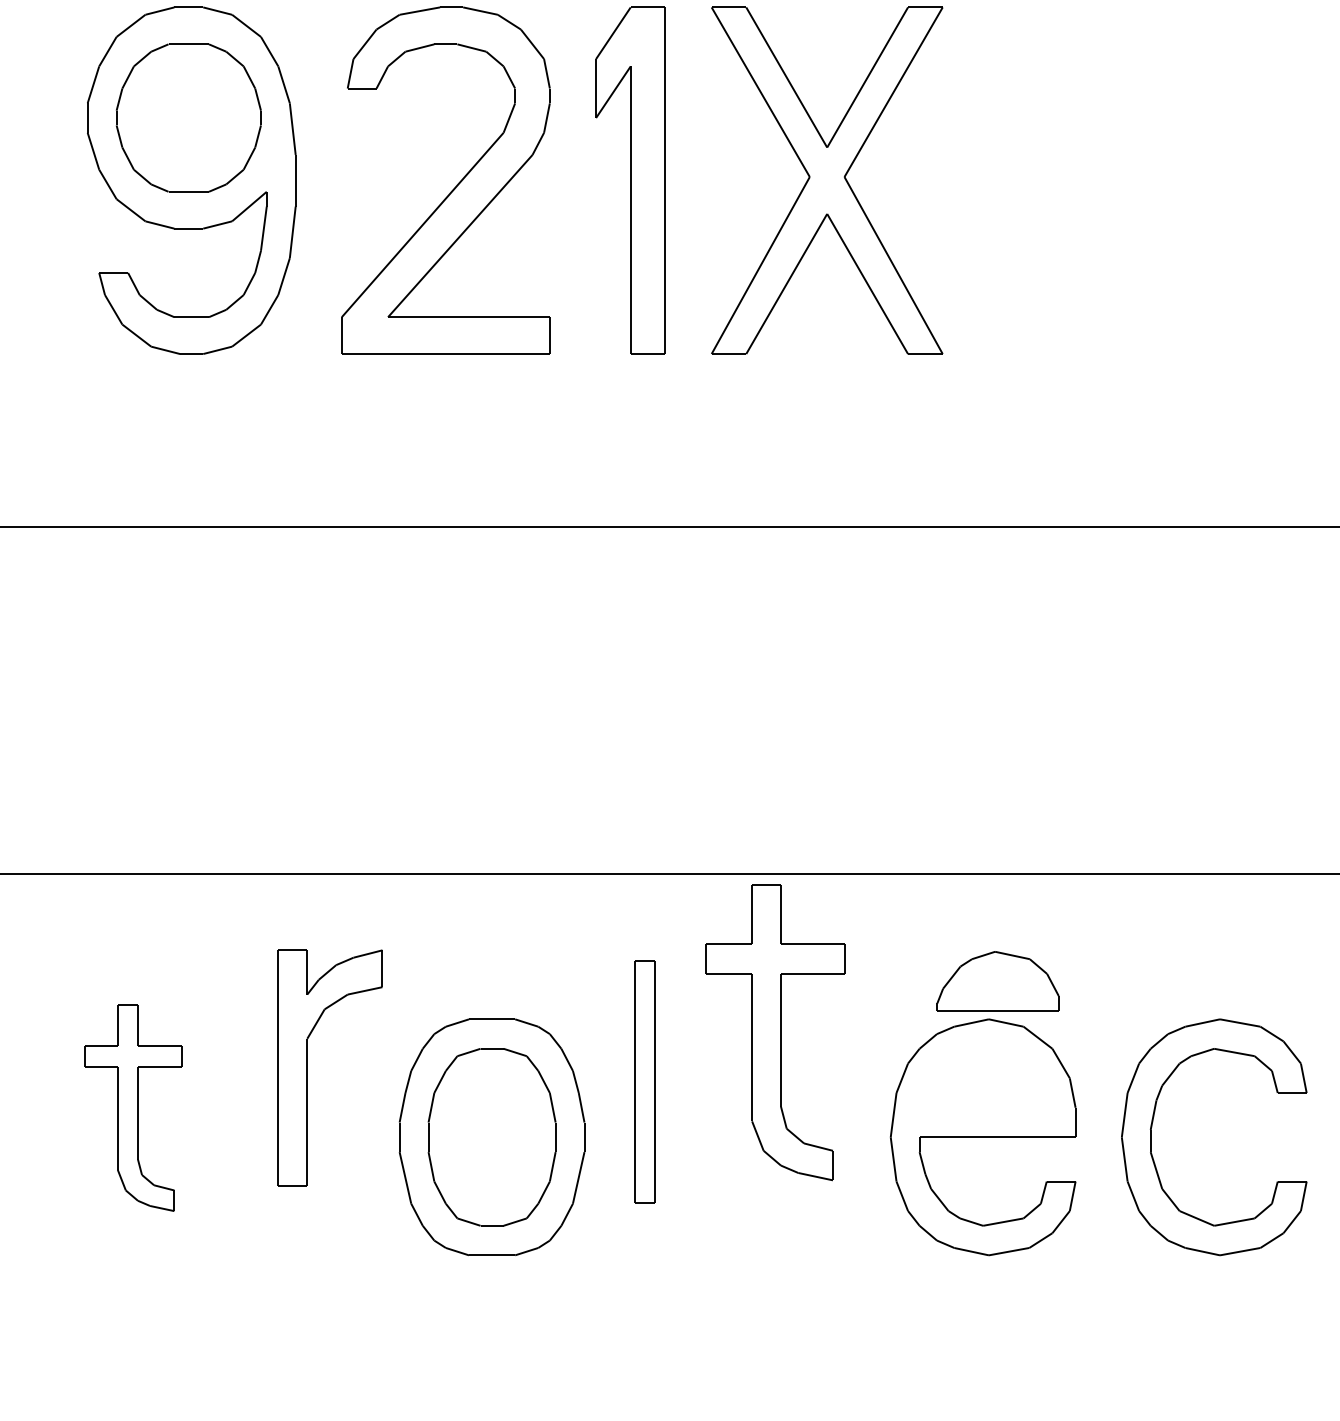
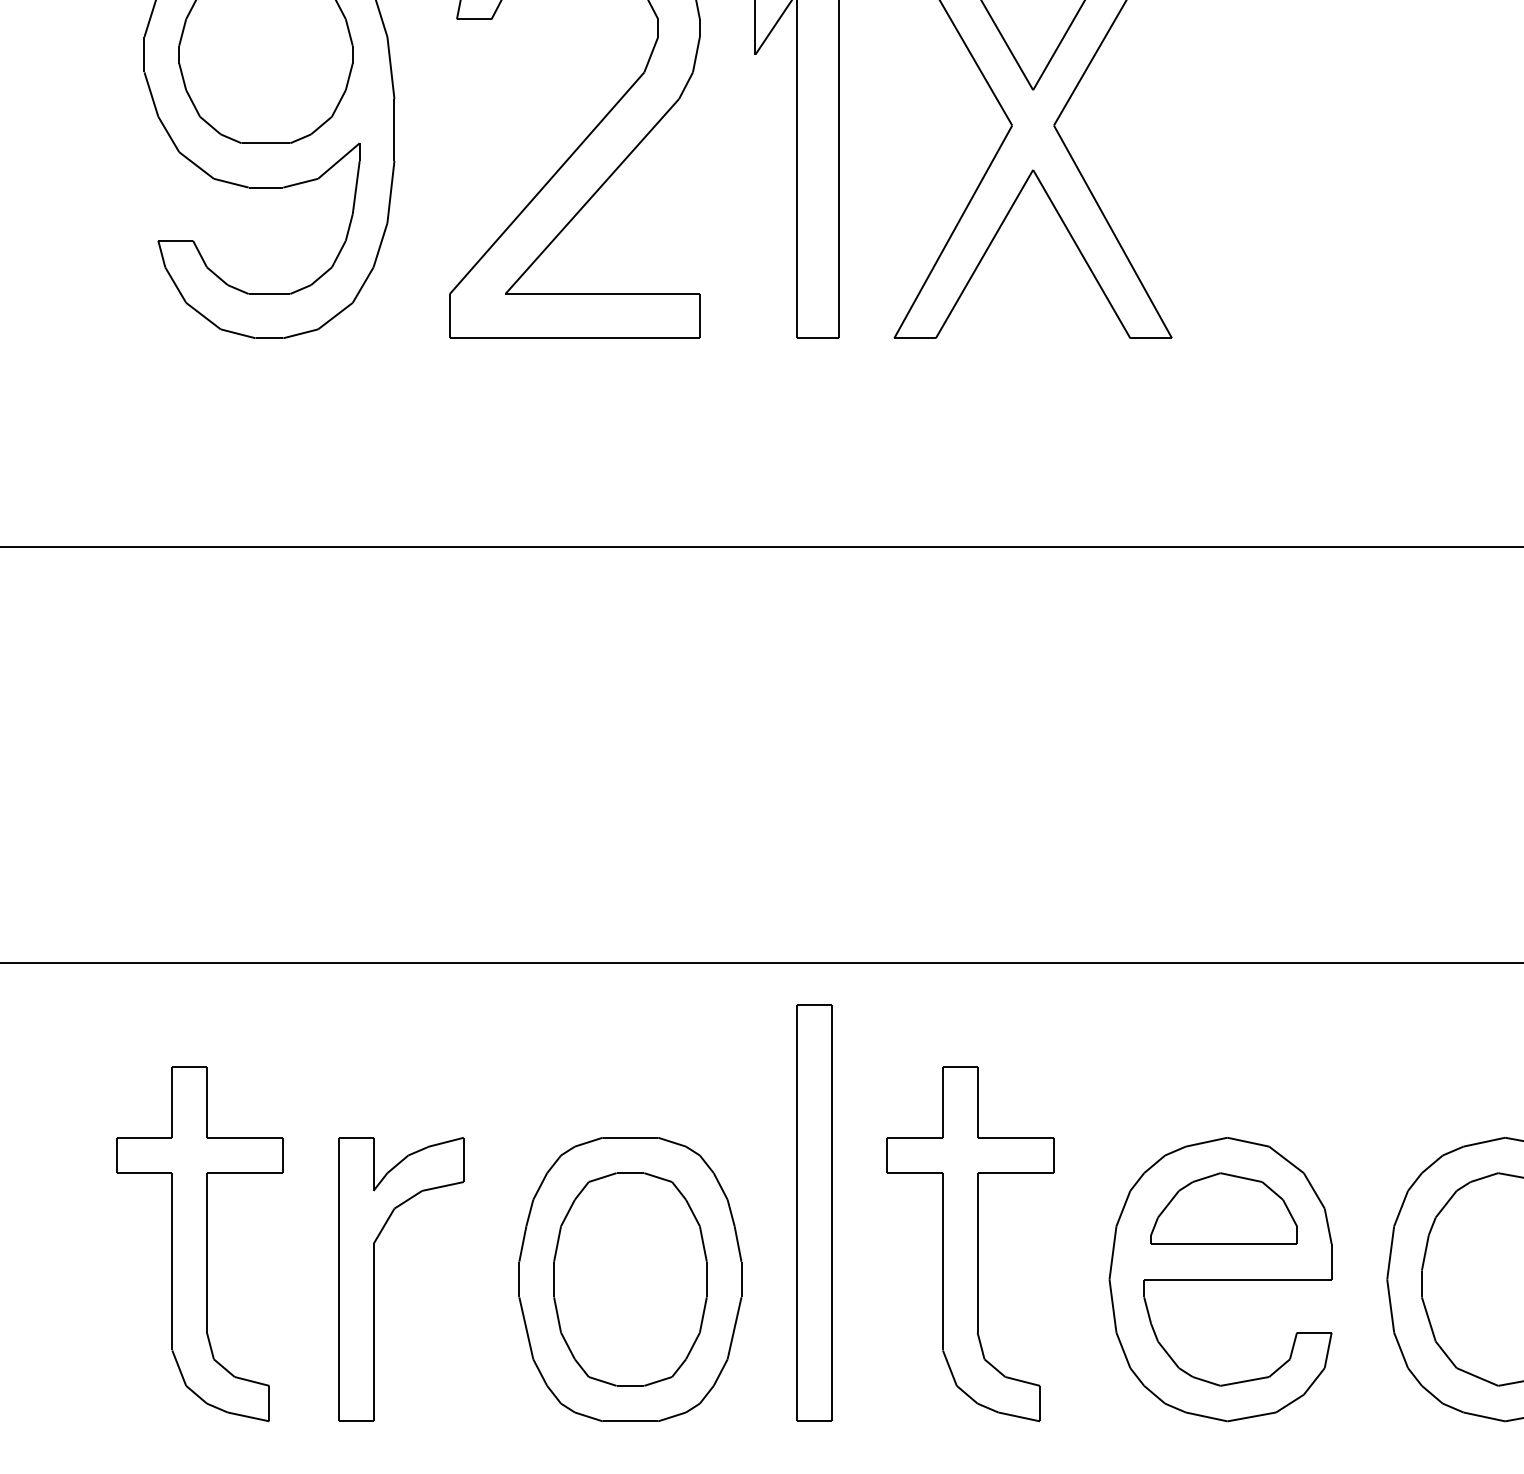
part: (997, 981) -> (1223, 1208), moved
part: (775, 1032) -> (971, 1243), moved
part: (307, 1067) -> (373, 1278), moved
part: (645, 1081) -> (814, 1212), size x1.43
part: (133, 1107) -> (199, 1243), size x1.43

